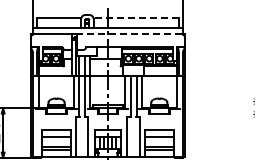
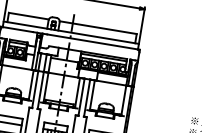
line: (136, 18) -> (98, 28), dashed -> solid
line: (132, 34) -> (92, 41), dashed -> solid

